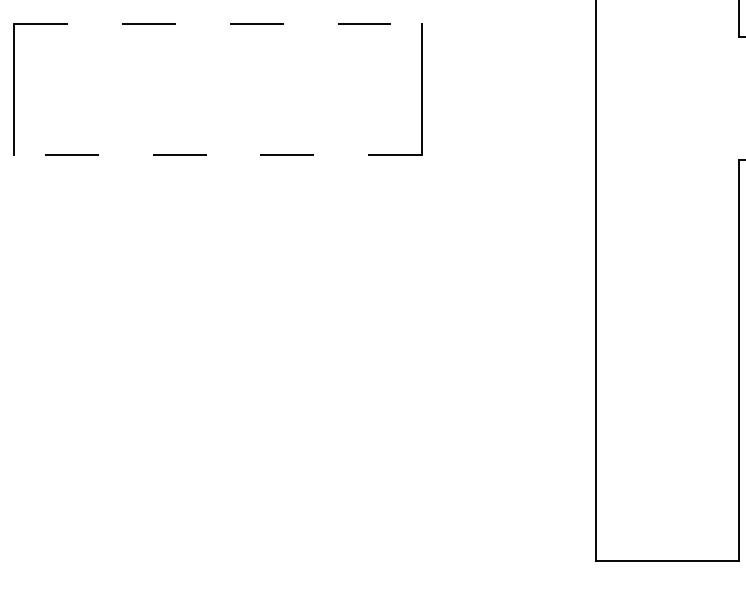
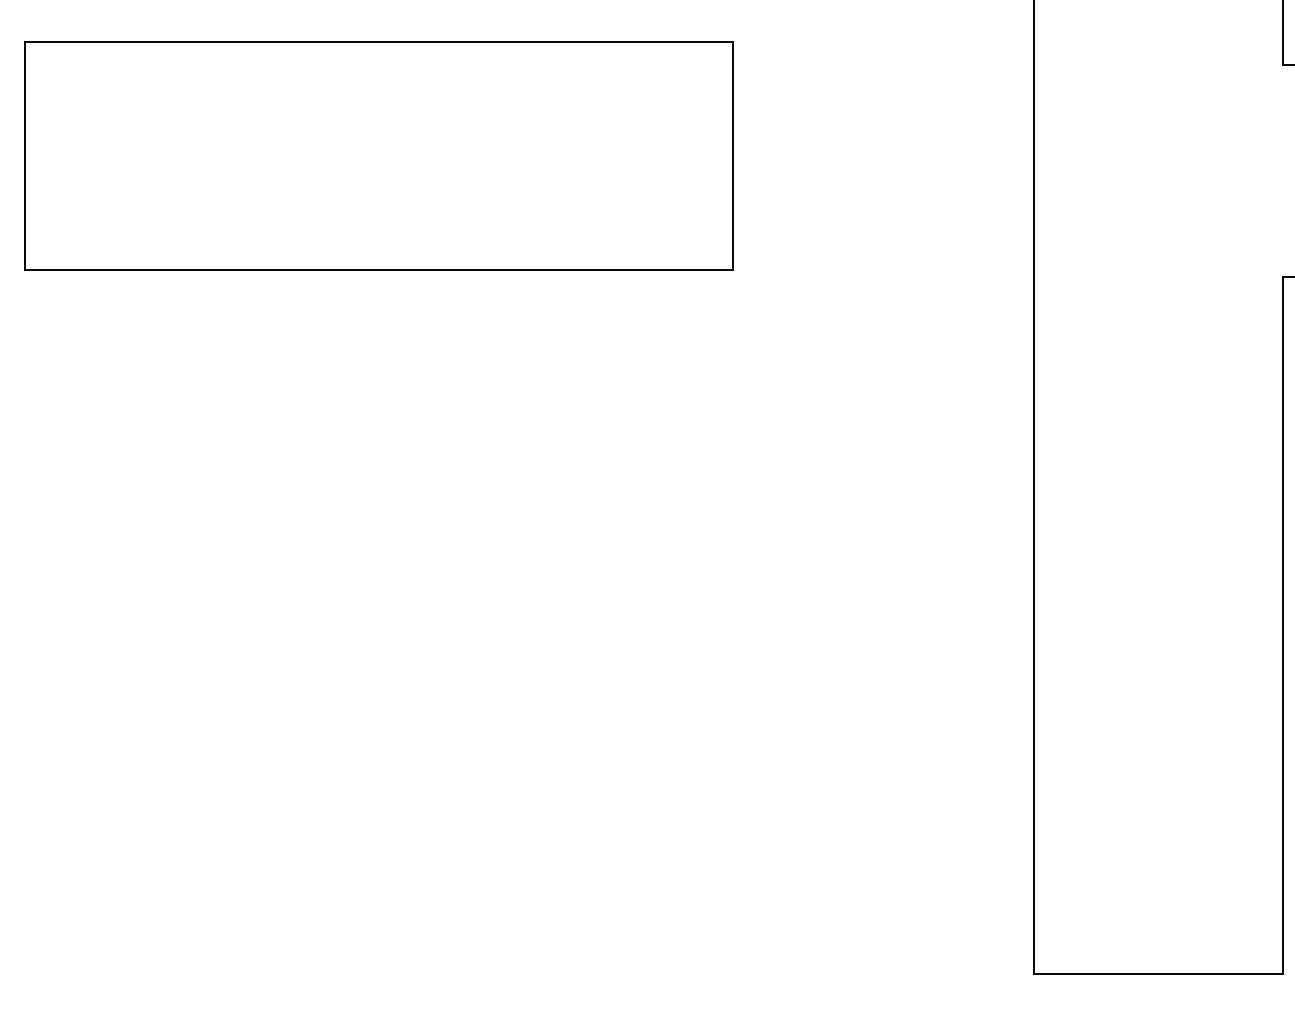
line: (218, 24) -> (379, 42), dashed -> solid
line: (218, 155) -> (379, 270), dashed -> solid

